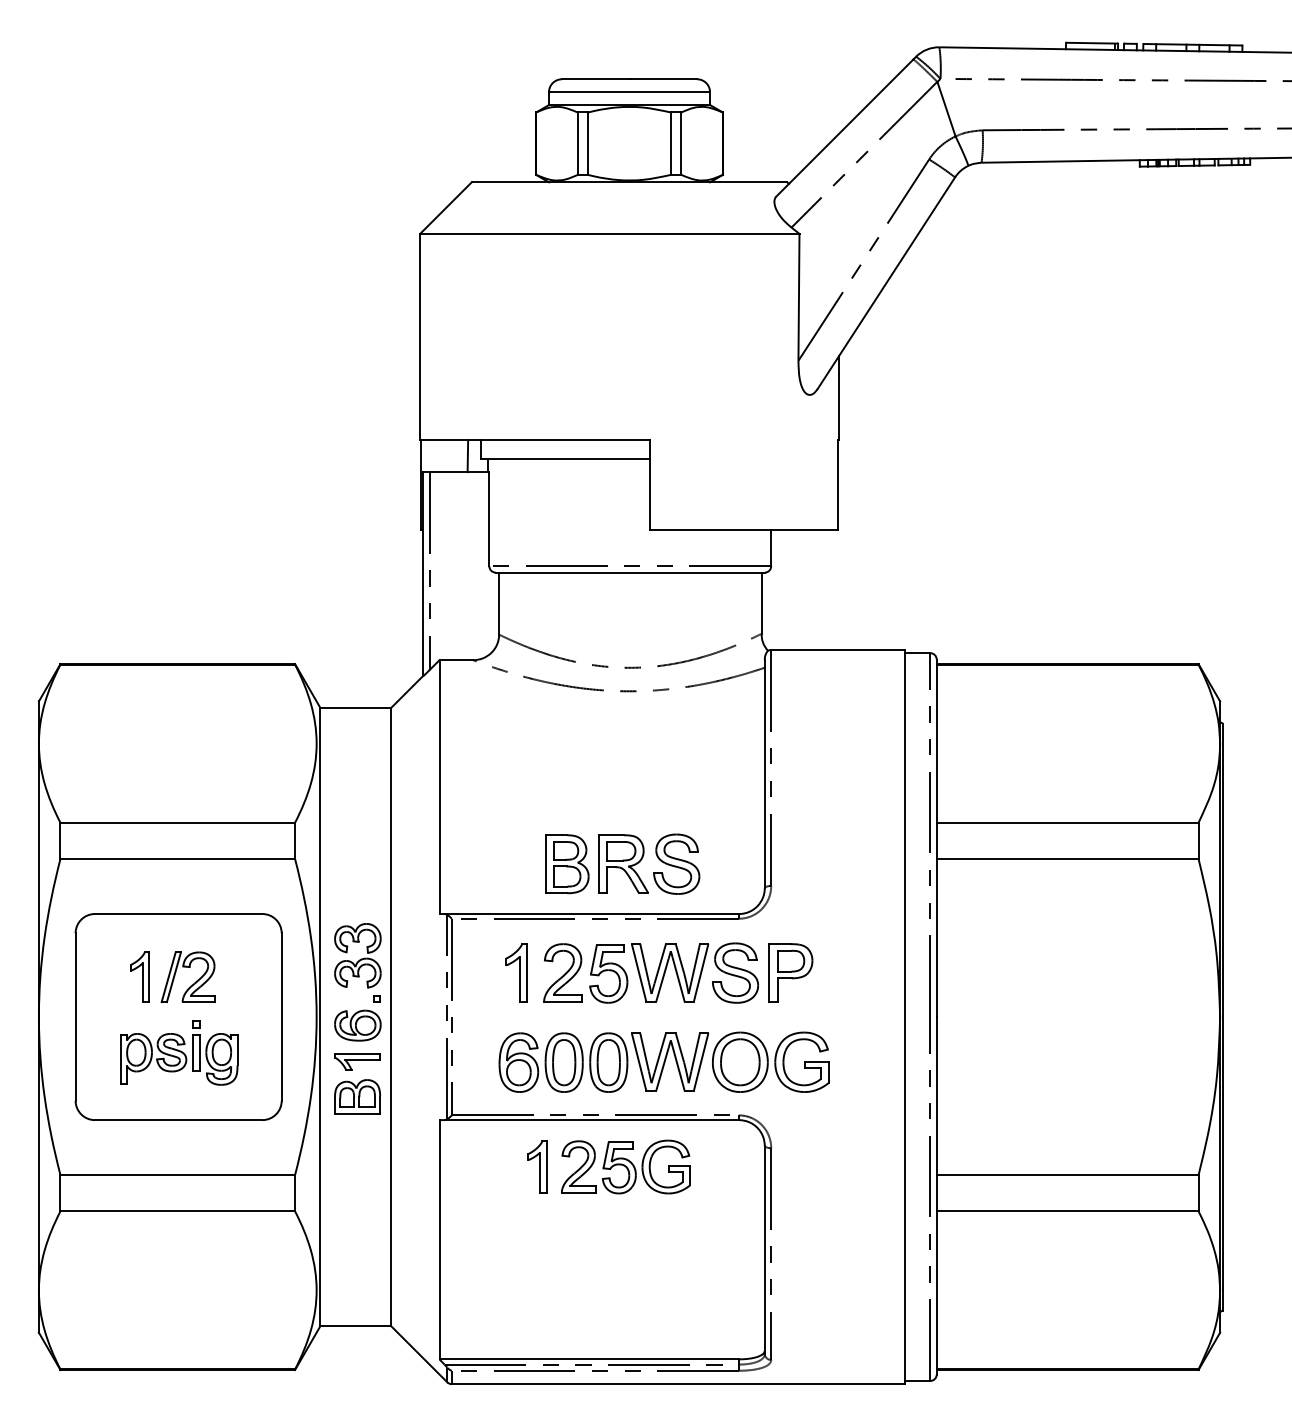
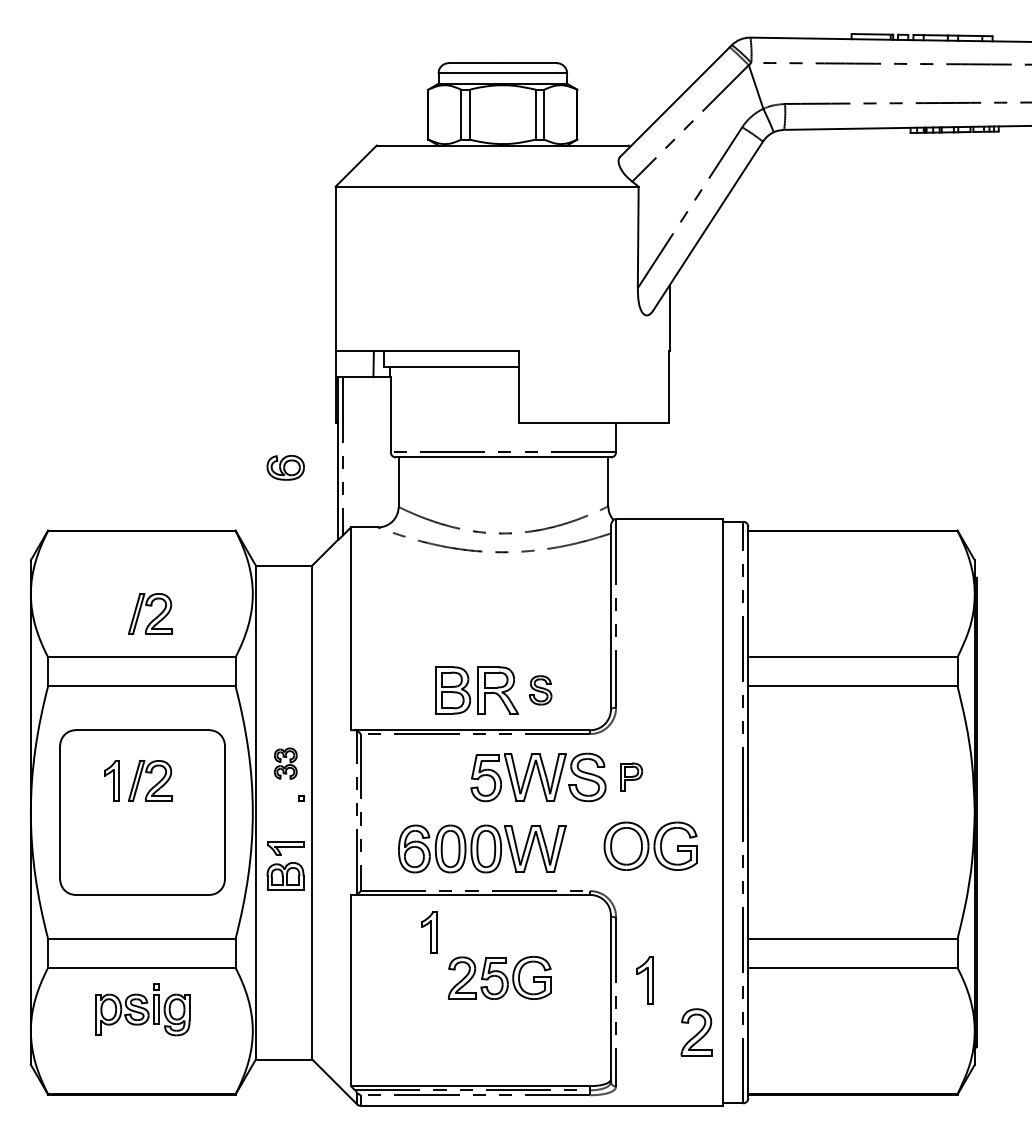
part: (193, 774) -> (154, 618), added
part: (676, 863) -> (540, 689), size x0.6
part: (357, 955) -> (285, 763), size x0.6
part: (516, 972) -> (645, 979), moved
part: (562, 972) -> (696, 1031), moved
part: (790, 972) -> (631, 776), size x0.6
part: (357, 1025) -> (285, 467), moved
part: (179, 1052) -> (143, 1009), moved
part: (770, 1061) -> (650, 845), moved
part: (625, 1166) -> (499, 977), moved

